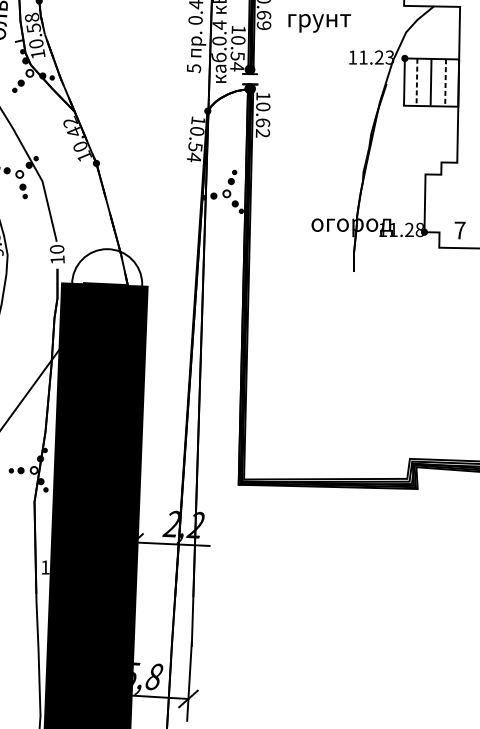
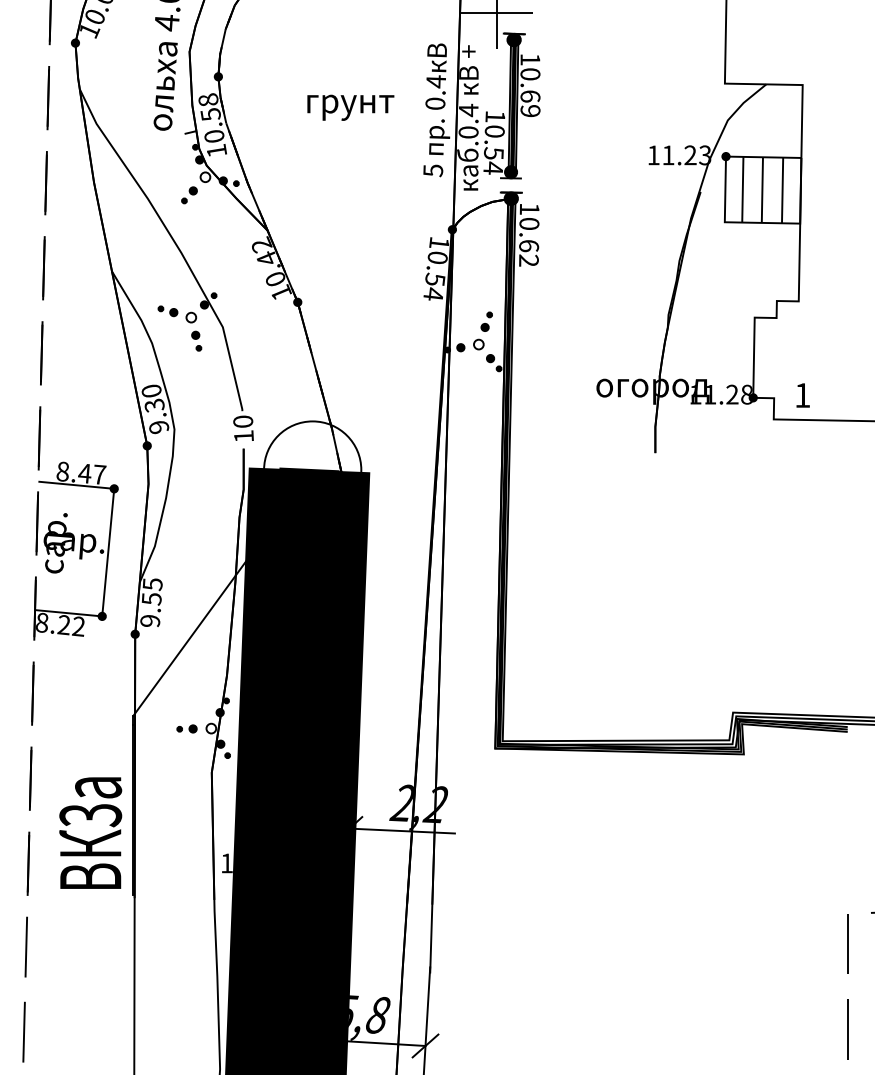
text: (319, 23) -> (350, 107), moved
line: (416, 82) -> (742, 189), dashed -> solid
line: (445, 82) -> (782, 190), dashed -> solid
text: (459, 230) -> (802, 395), 7 -> 1

